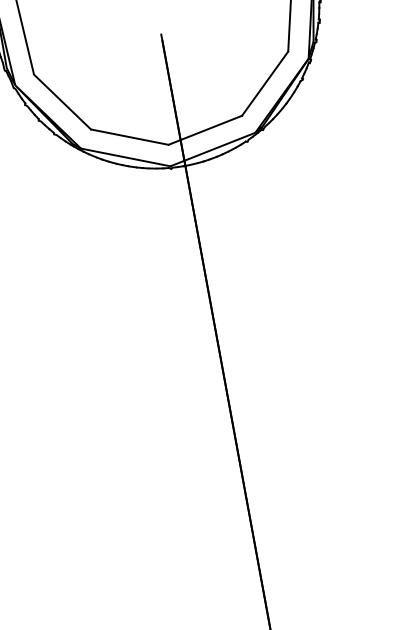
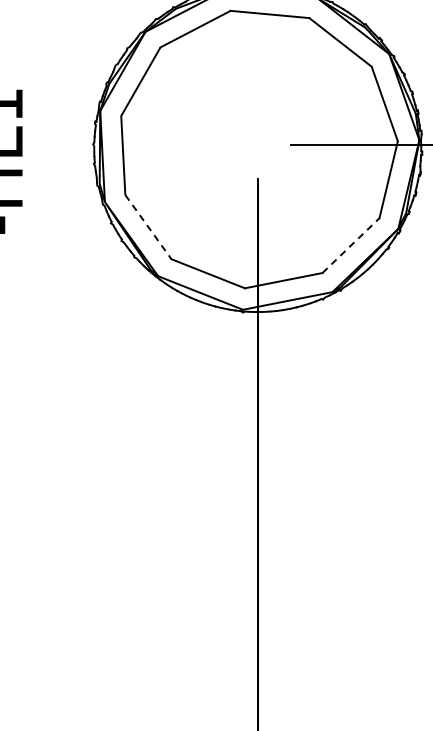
line: (265, 83) -> (351, 245), solid -> dashed
line: (62, 102) -> (148, 227), solid -> dashed

